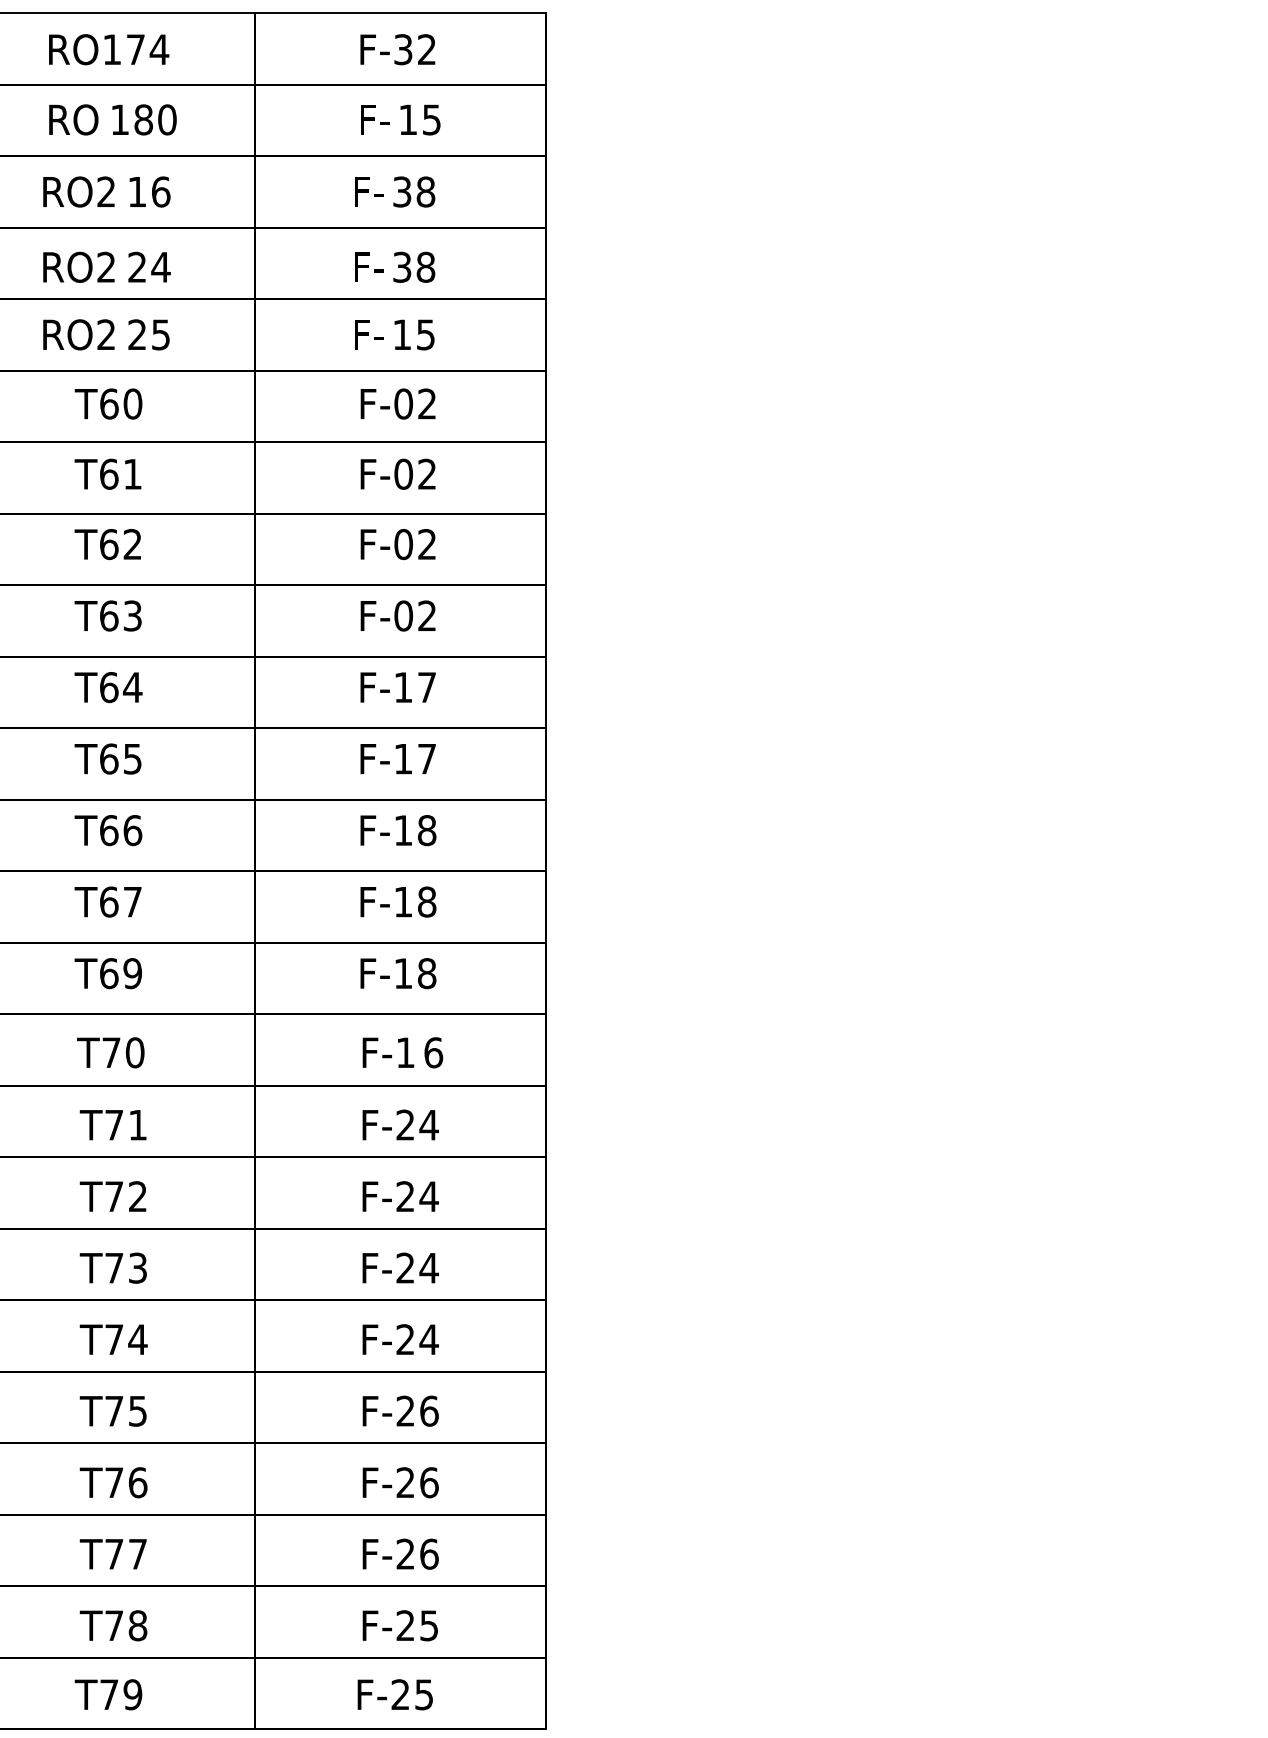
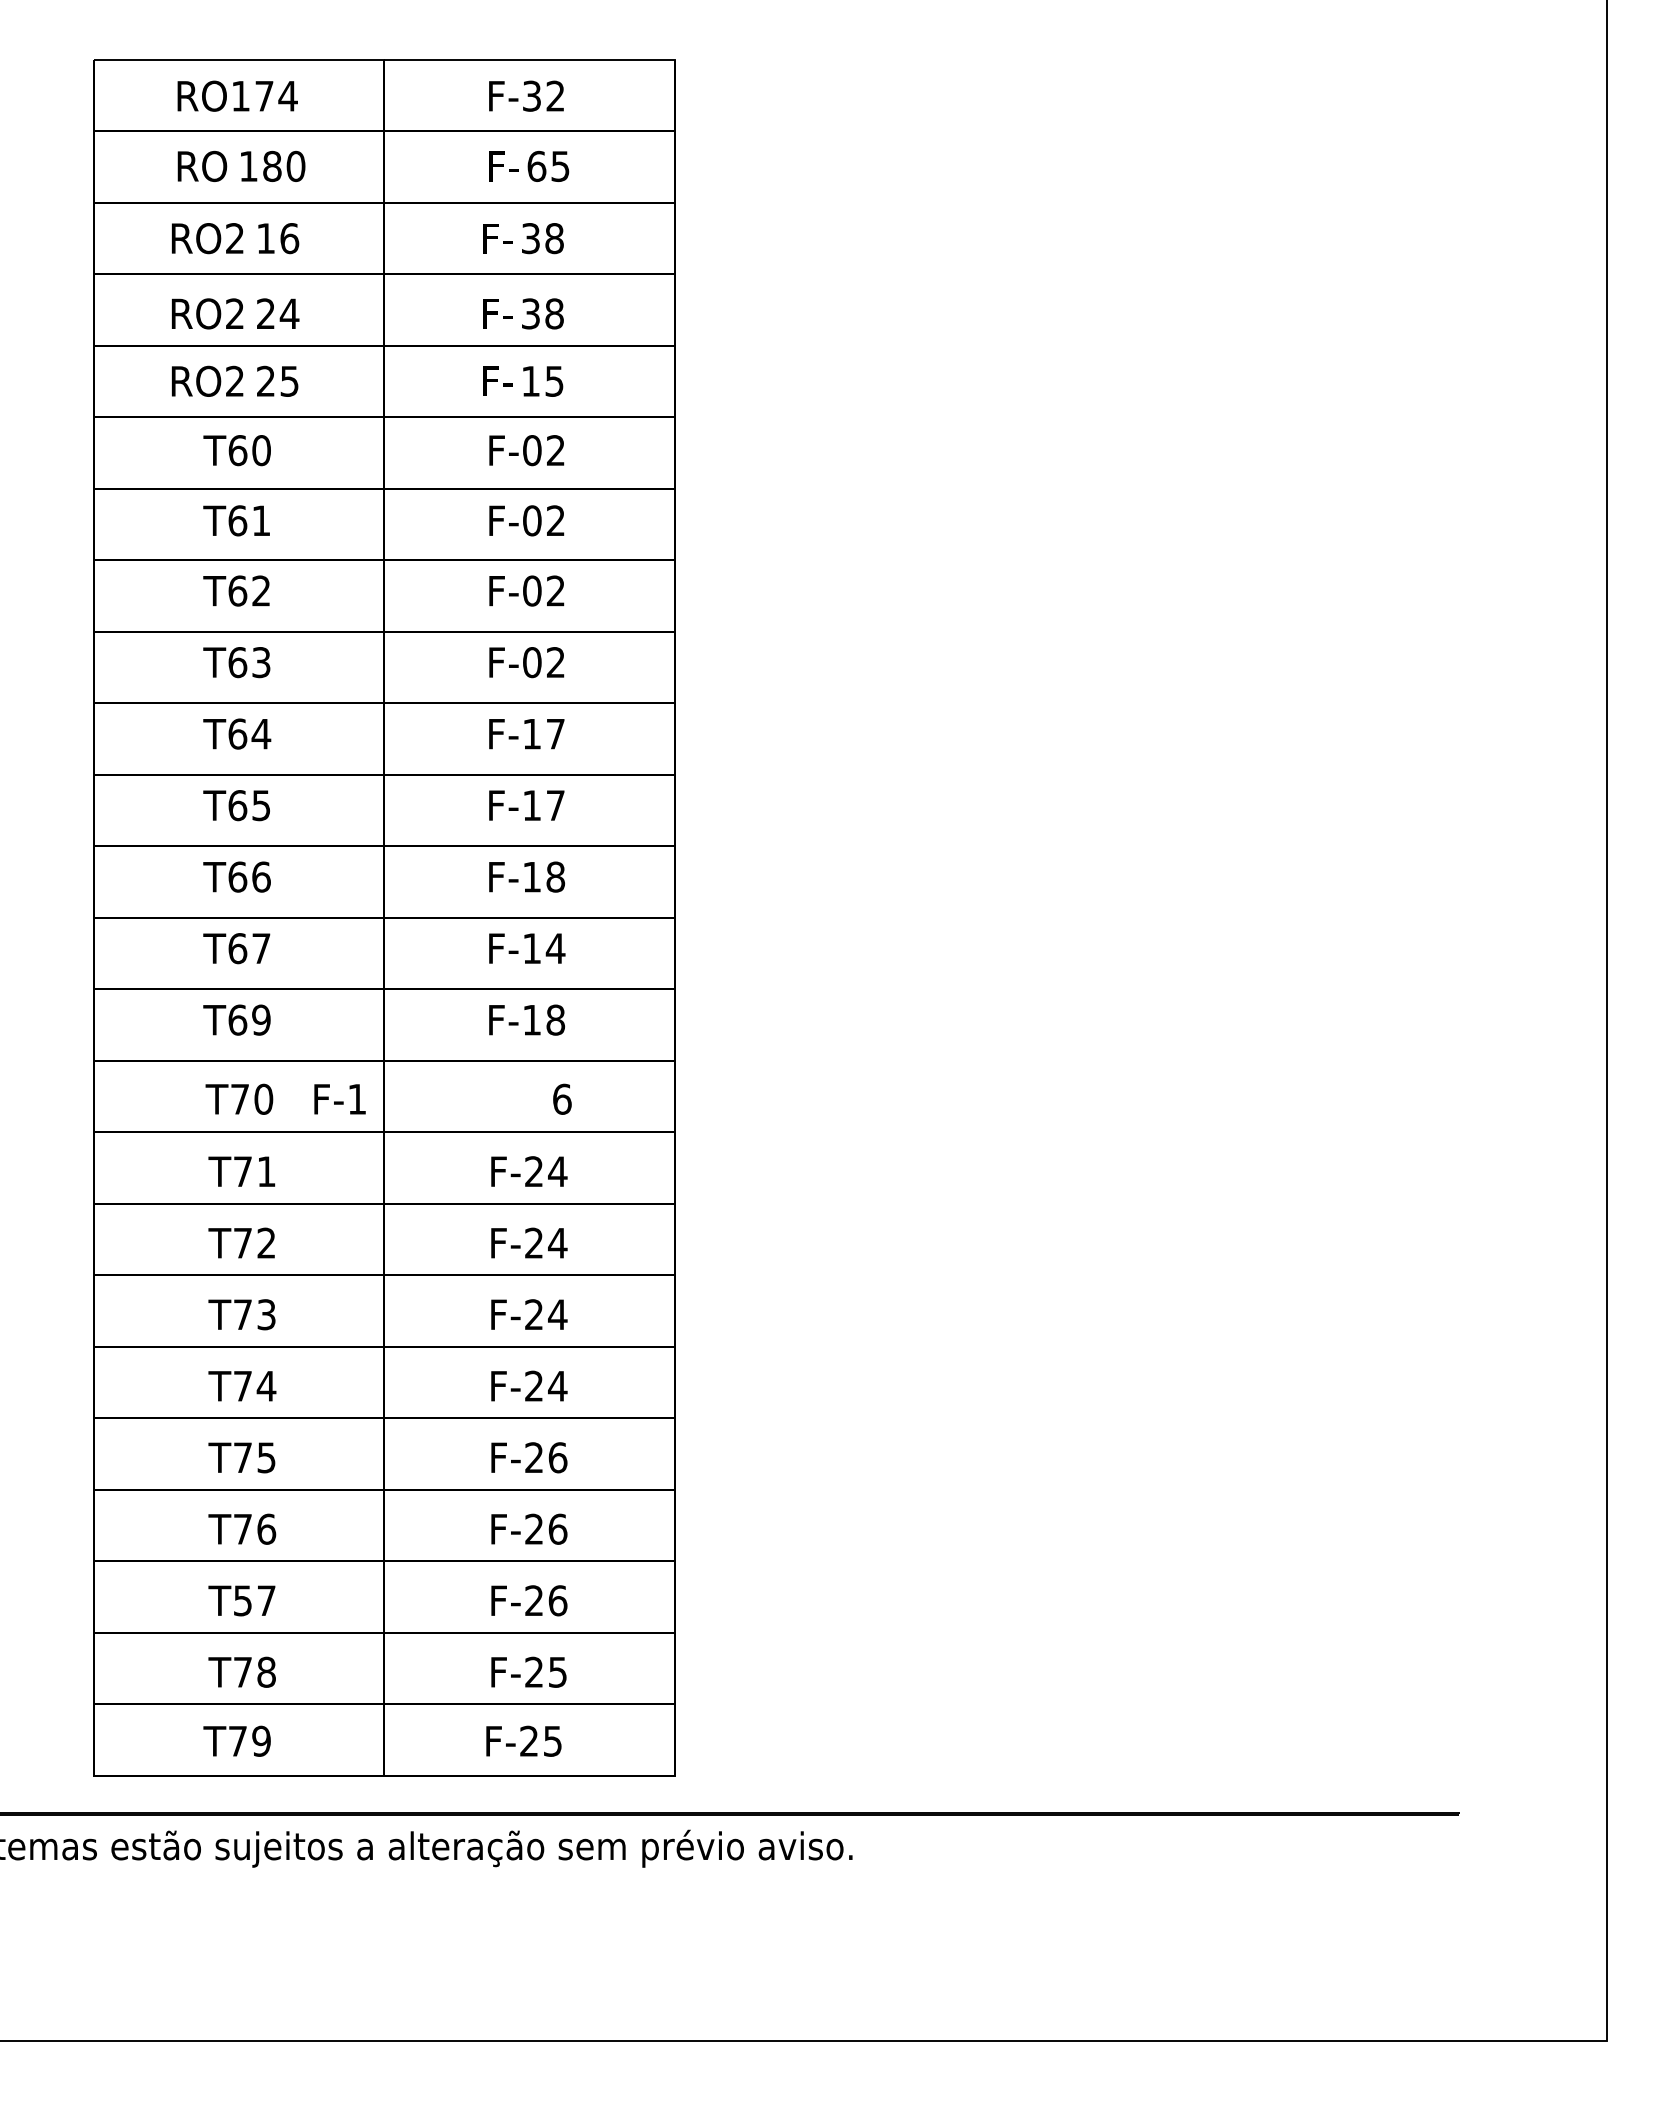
text: (407, 119) -> (536, 166), 15 -> 65
text: (426, 901) -> (555, 948), F-18 -> F-14
text: (387, 1052) -> (339, 1099), moved
text: (113, 1553) -> (242, 1600), T77 -> T57

